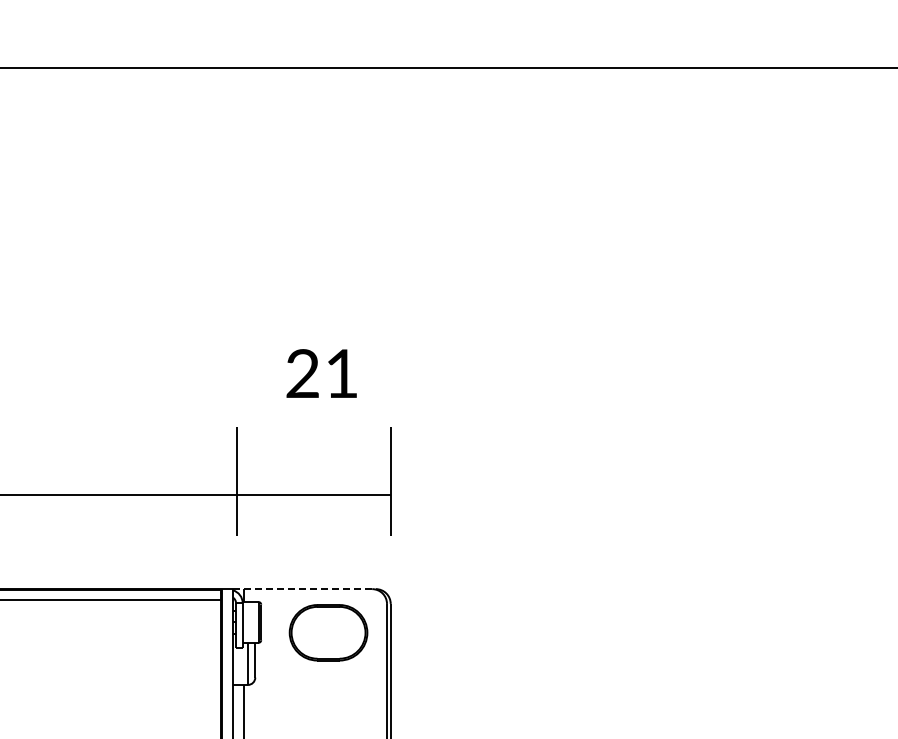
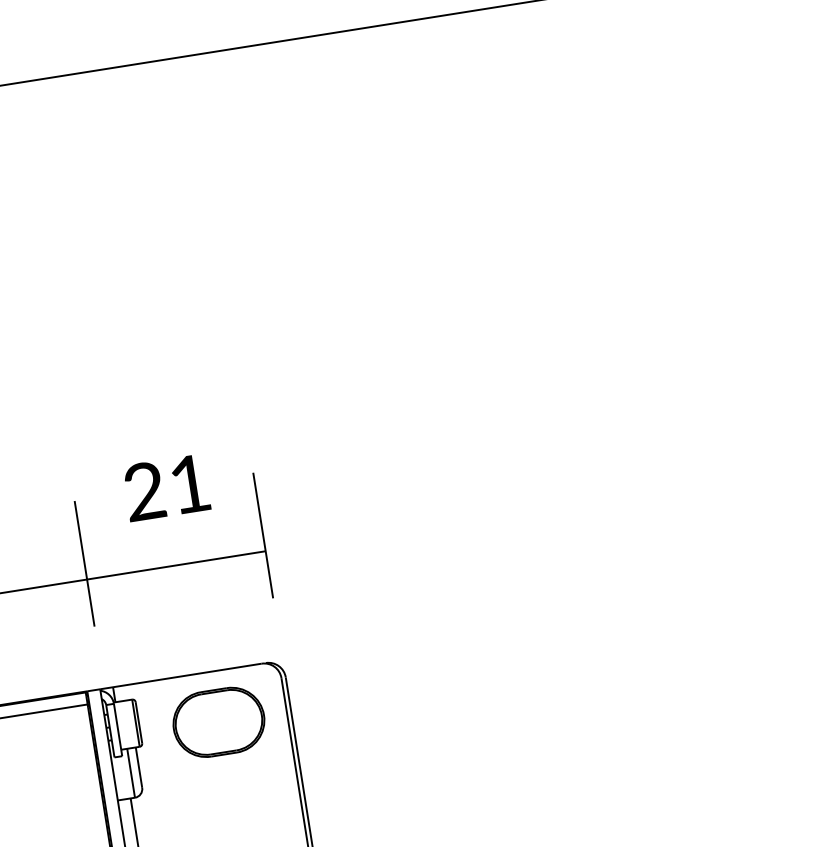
text: (321, 373) -> (166, 487), moved
line: (302, 589) -> (180, 676), dashed -> solid

